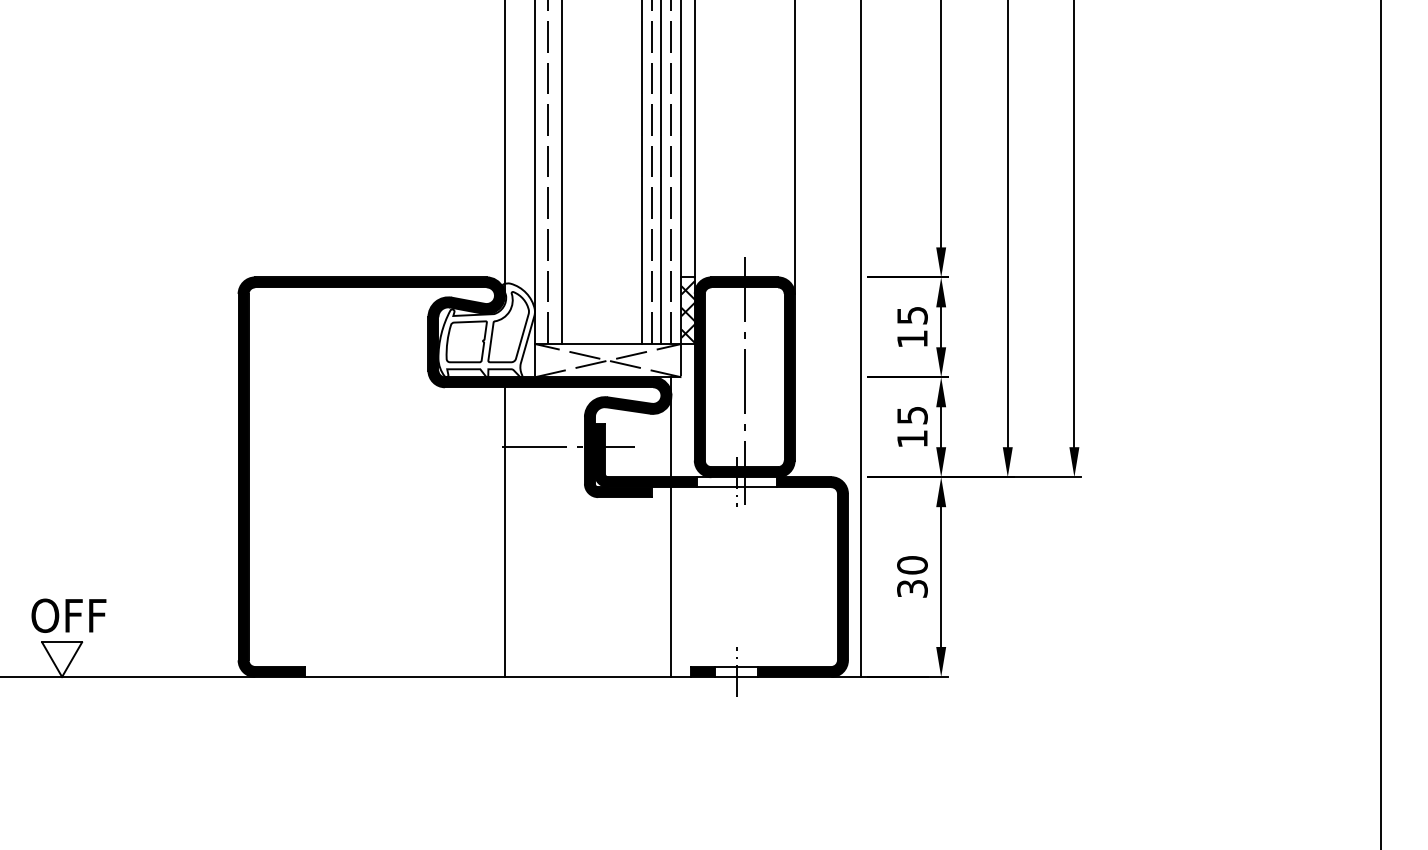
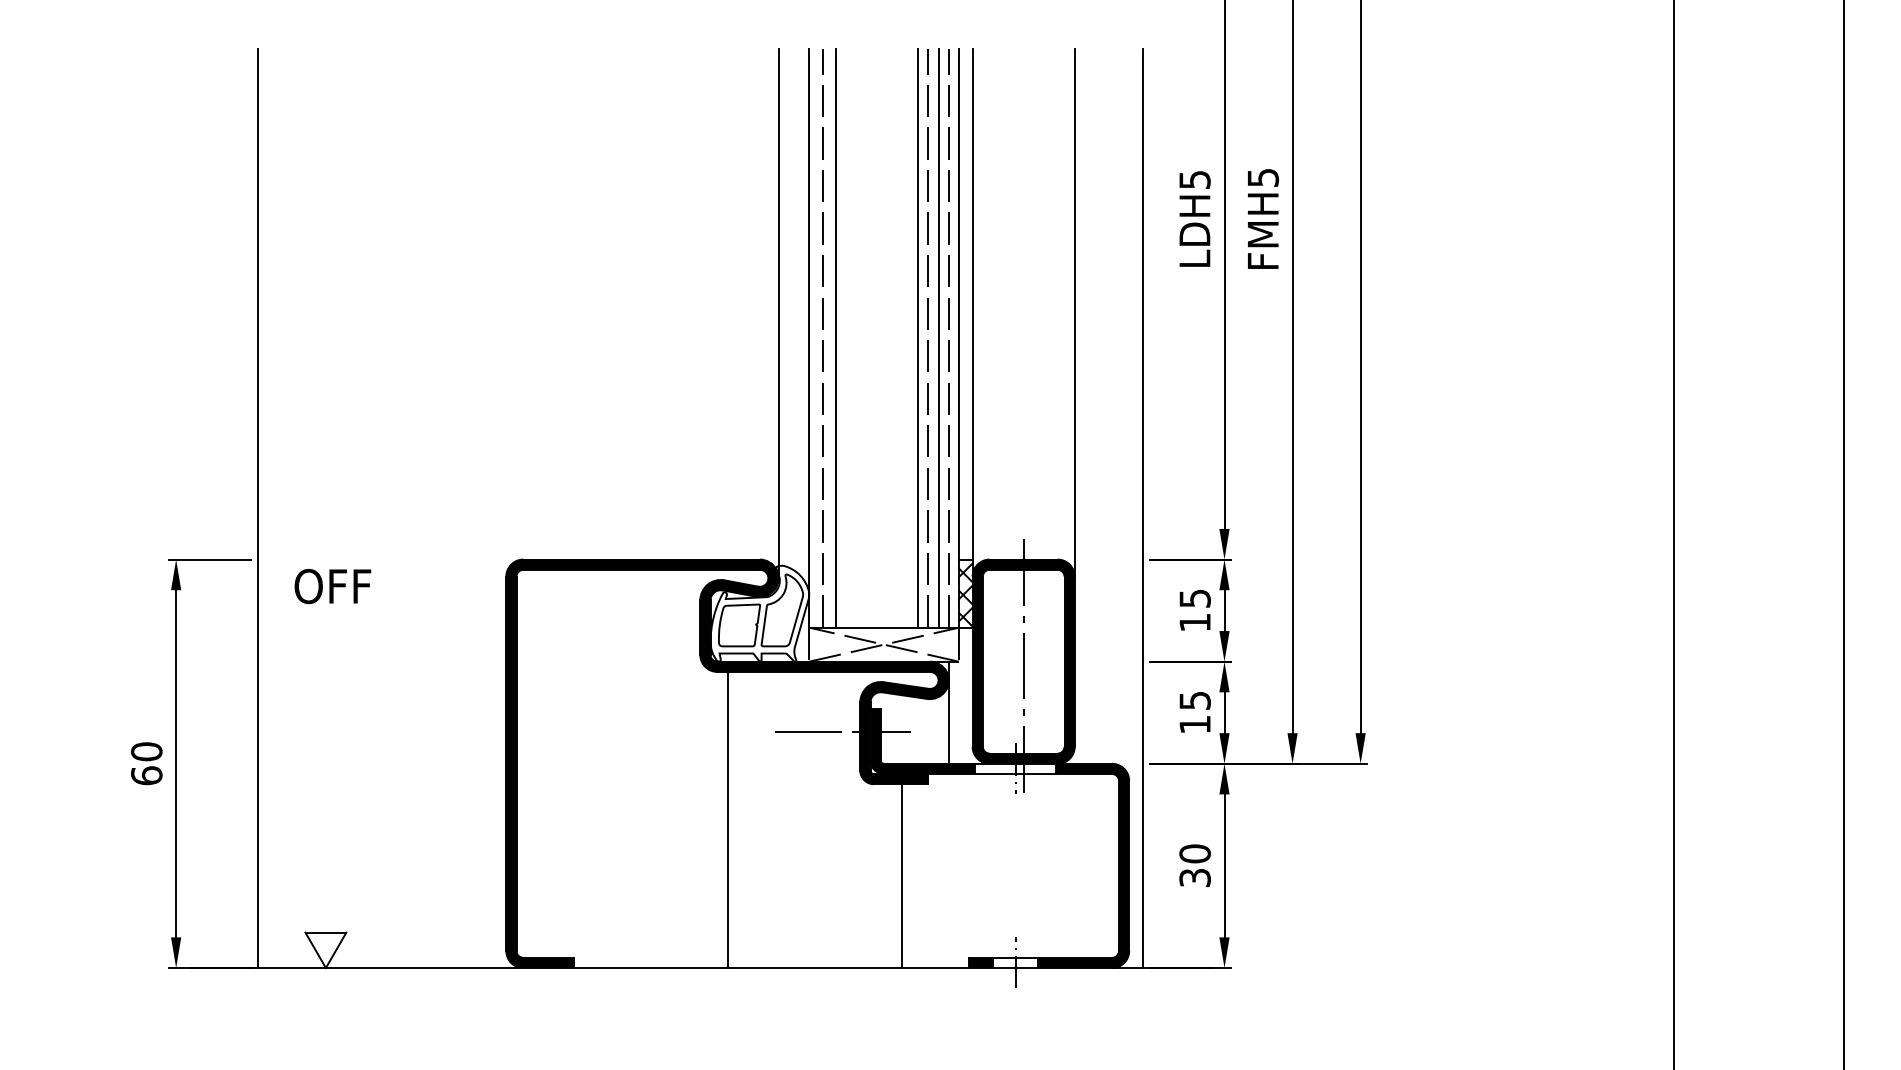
line: (504, 531) -> (727, 819), moved
line: (671, 582) -> (901, 871), moved
text: (68, 615) -> (332, 586), moved

